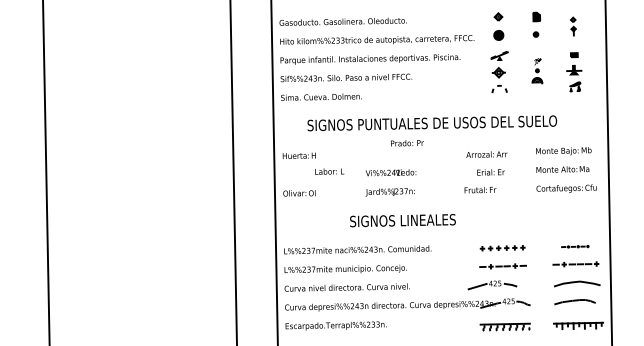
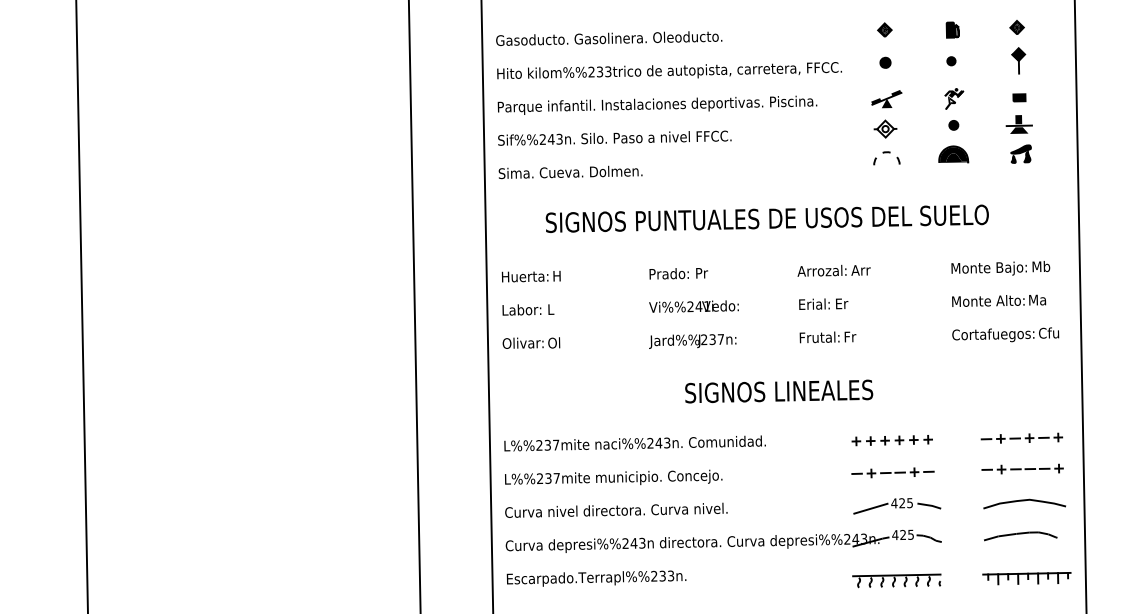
part: (573, 26) -> (1017, 46), size x1.67
part: (498, 35) -> (884, 62), size x0.62
part: (537, 70) -> (954, 125), size x1.67
text: (407, 143) -> (678, 274), moved
text: (486, 154) -> (833, 270), moved
text: (329, 171) -> (528, 309), moved
text: (490, 172) -> (822, 304), moved
text: (480, 190) -> (828, 338), moved
text: (402, 220) -> (778, 391), moved
part: (575, 246) -> (1021, 437), size x1.67
part: (492, 285) -> (897, 506), moved

